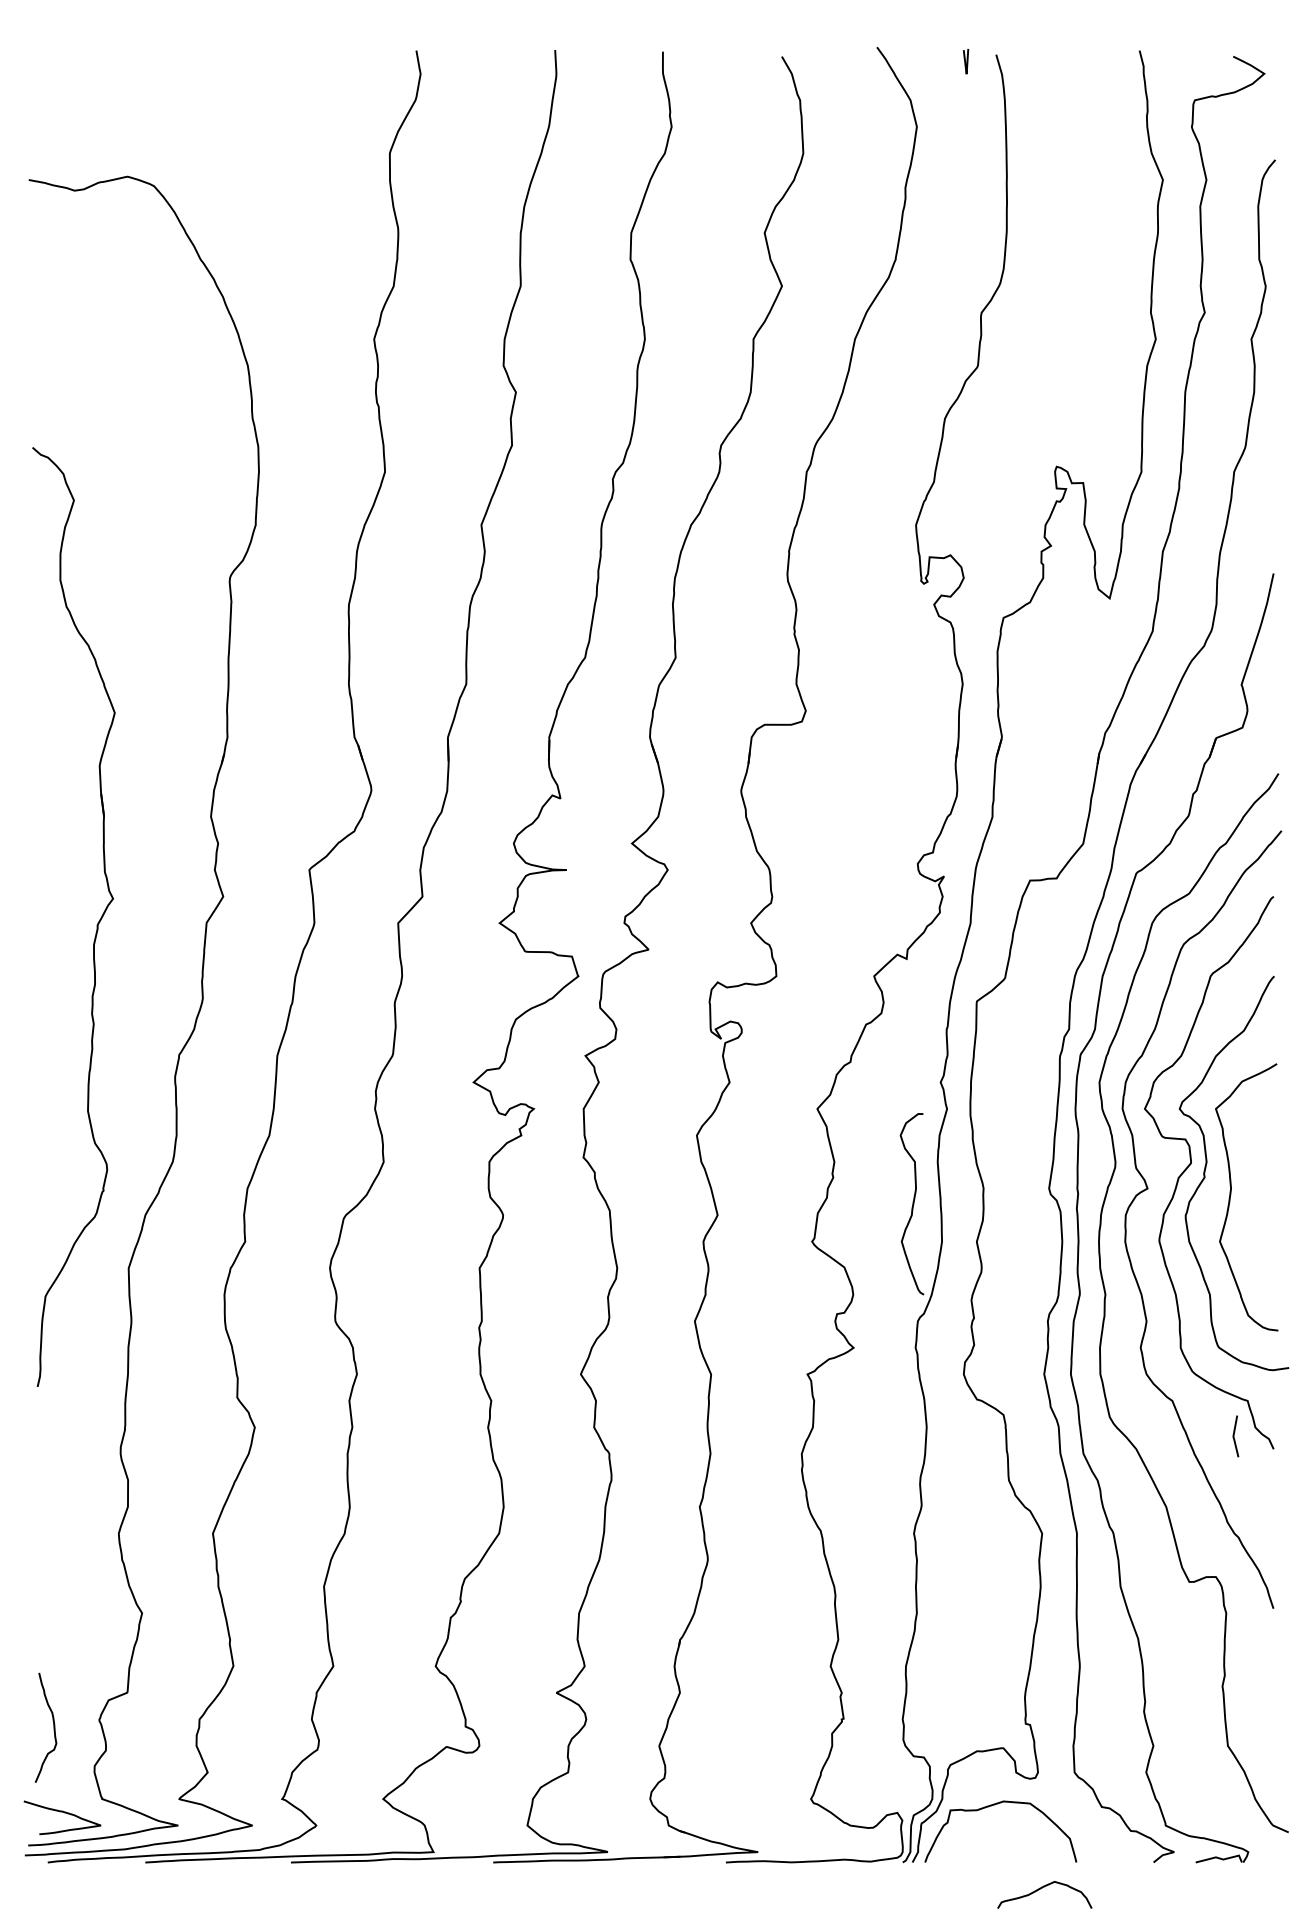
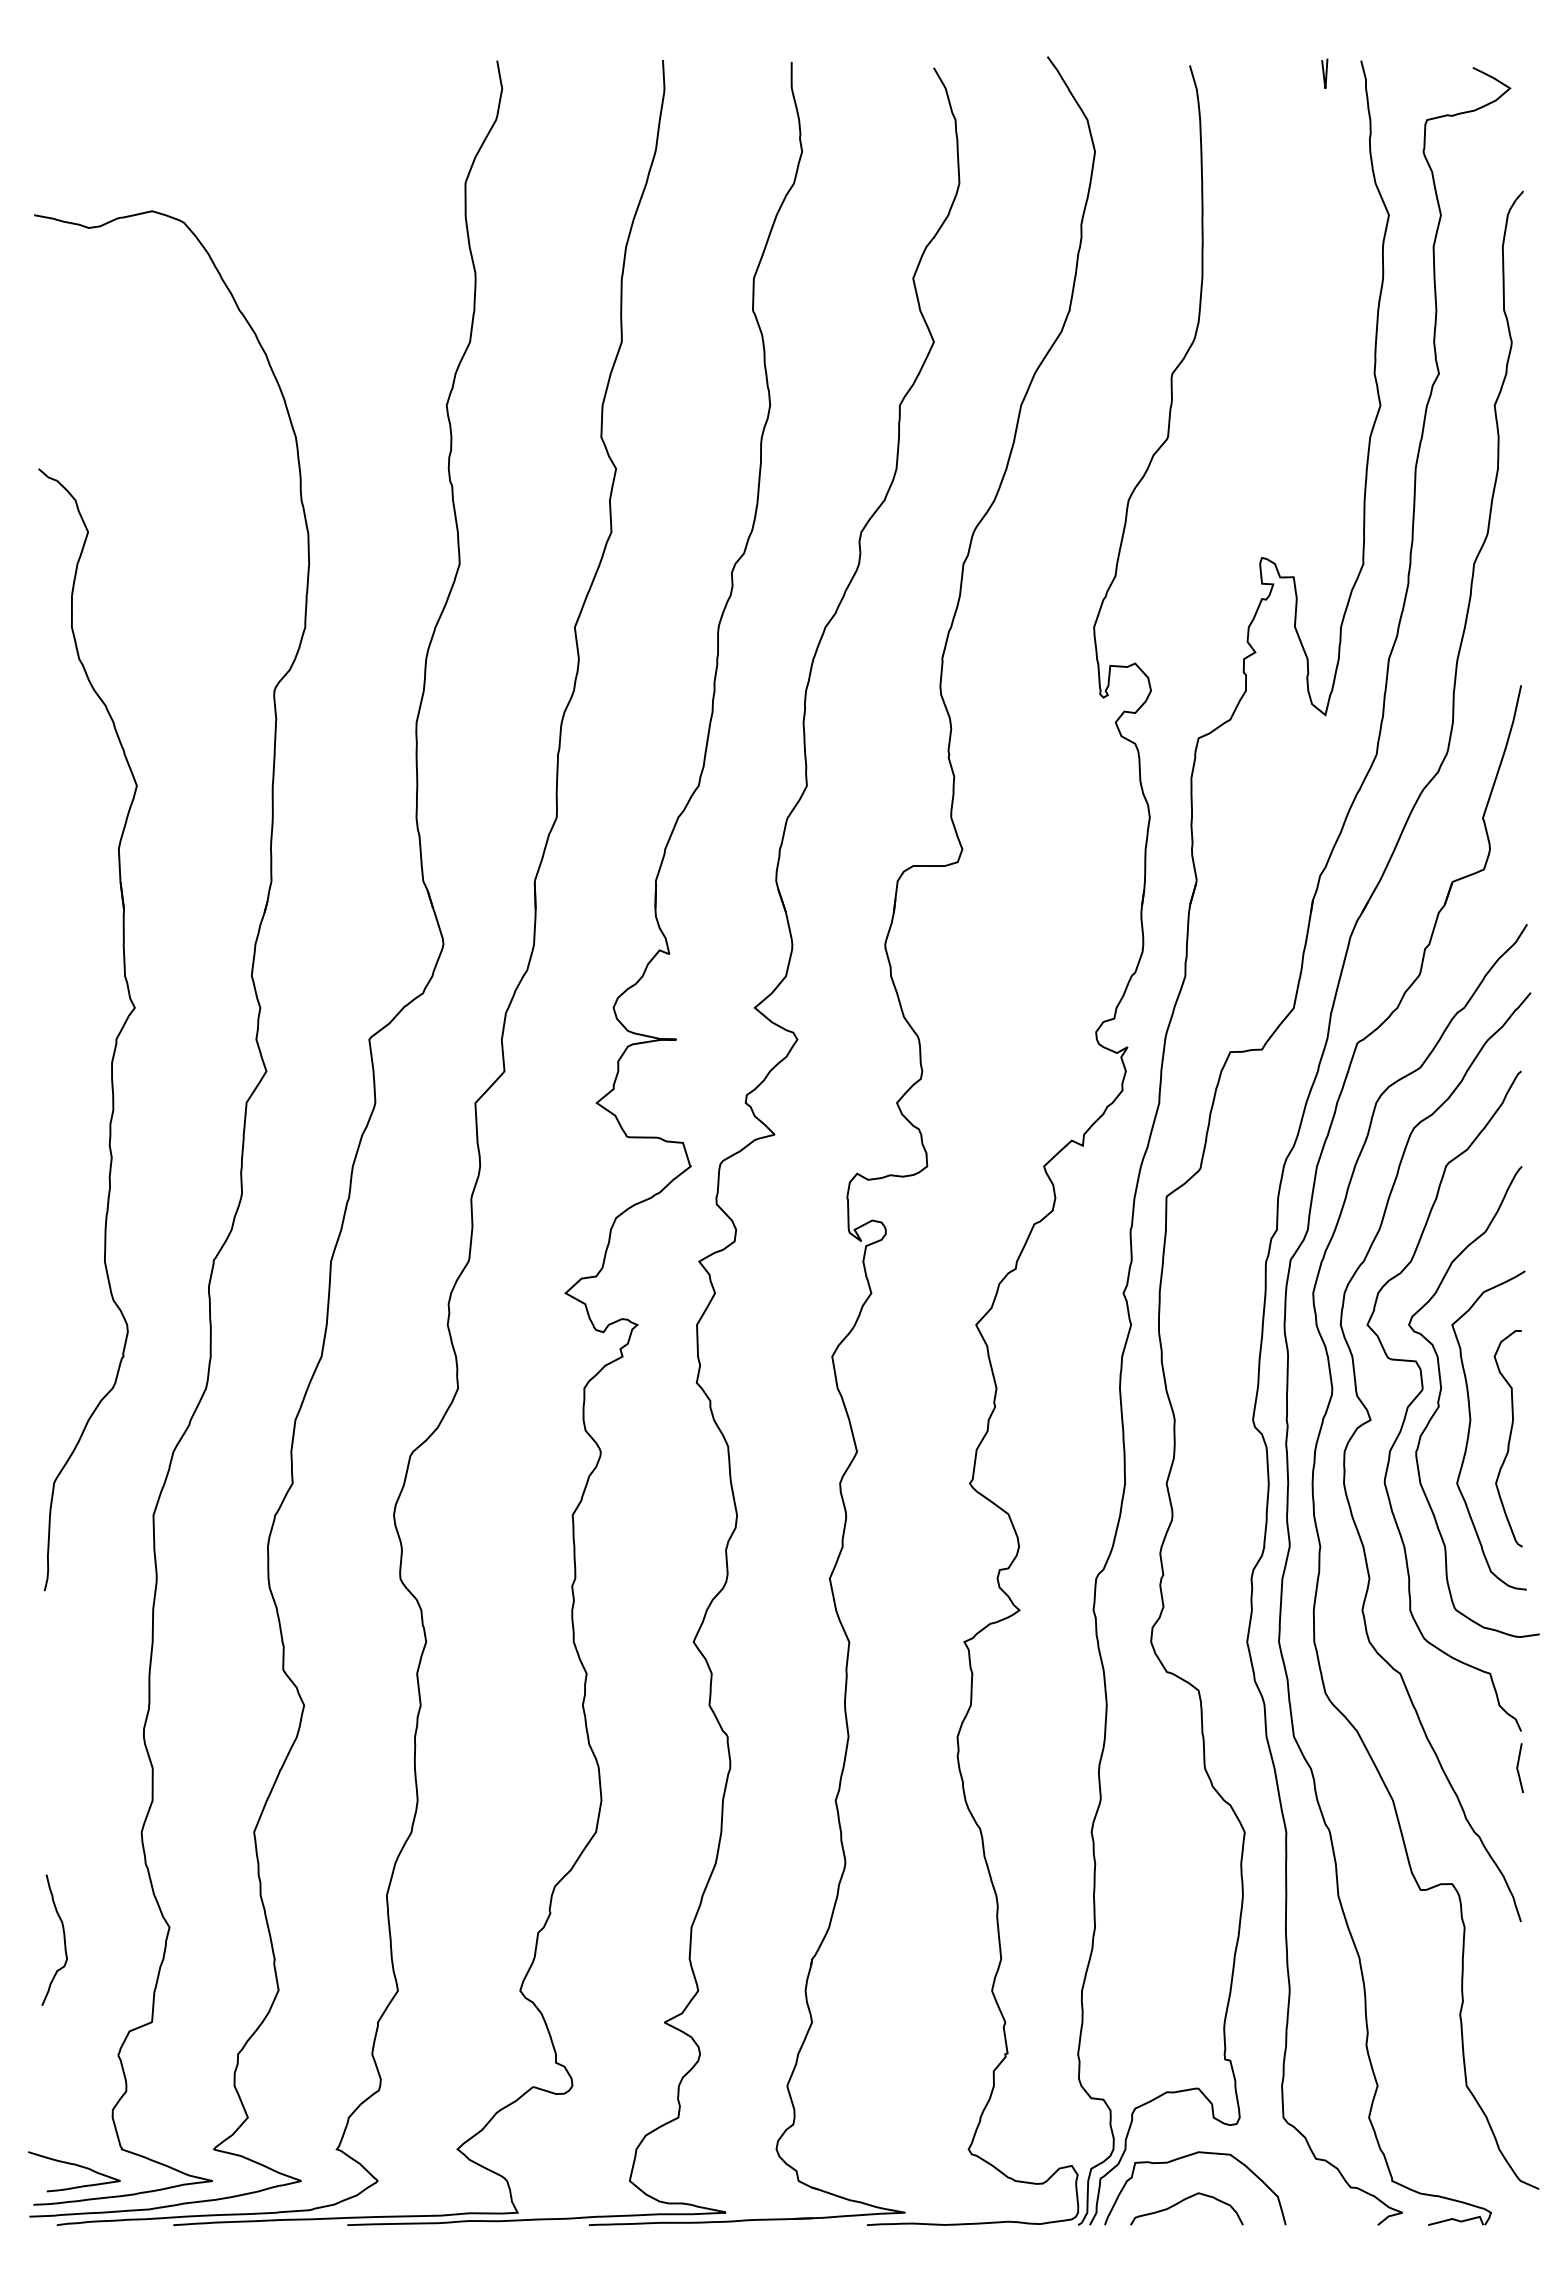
curve: (965, 61) -> (1324, 73), moved
part: (96, 924) -> (115, 1038), moved
curve: (912, 1204) -> (1508, 1438), moved
line: (1234, 1436) -> (1518, 1768), moved
curve: (53, 1727) -> (63, 1939), moved
curve: (1041, 1888) -> (1183, 2201), moved

